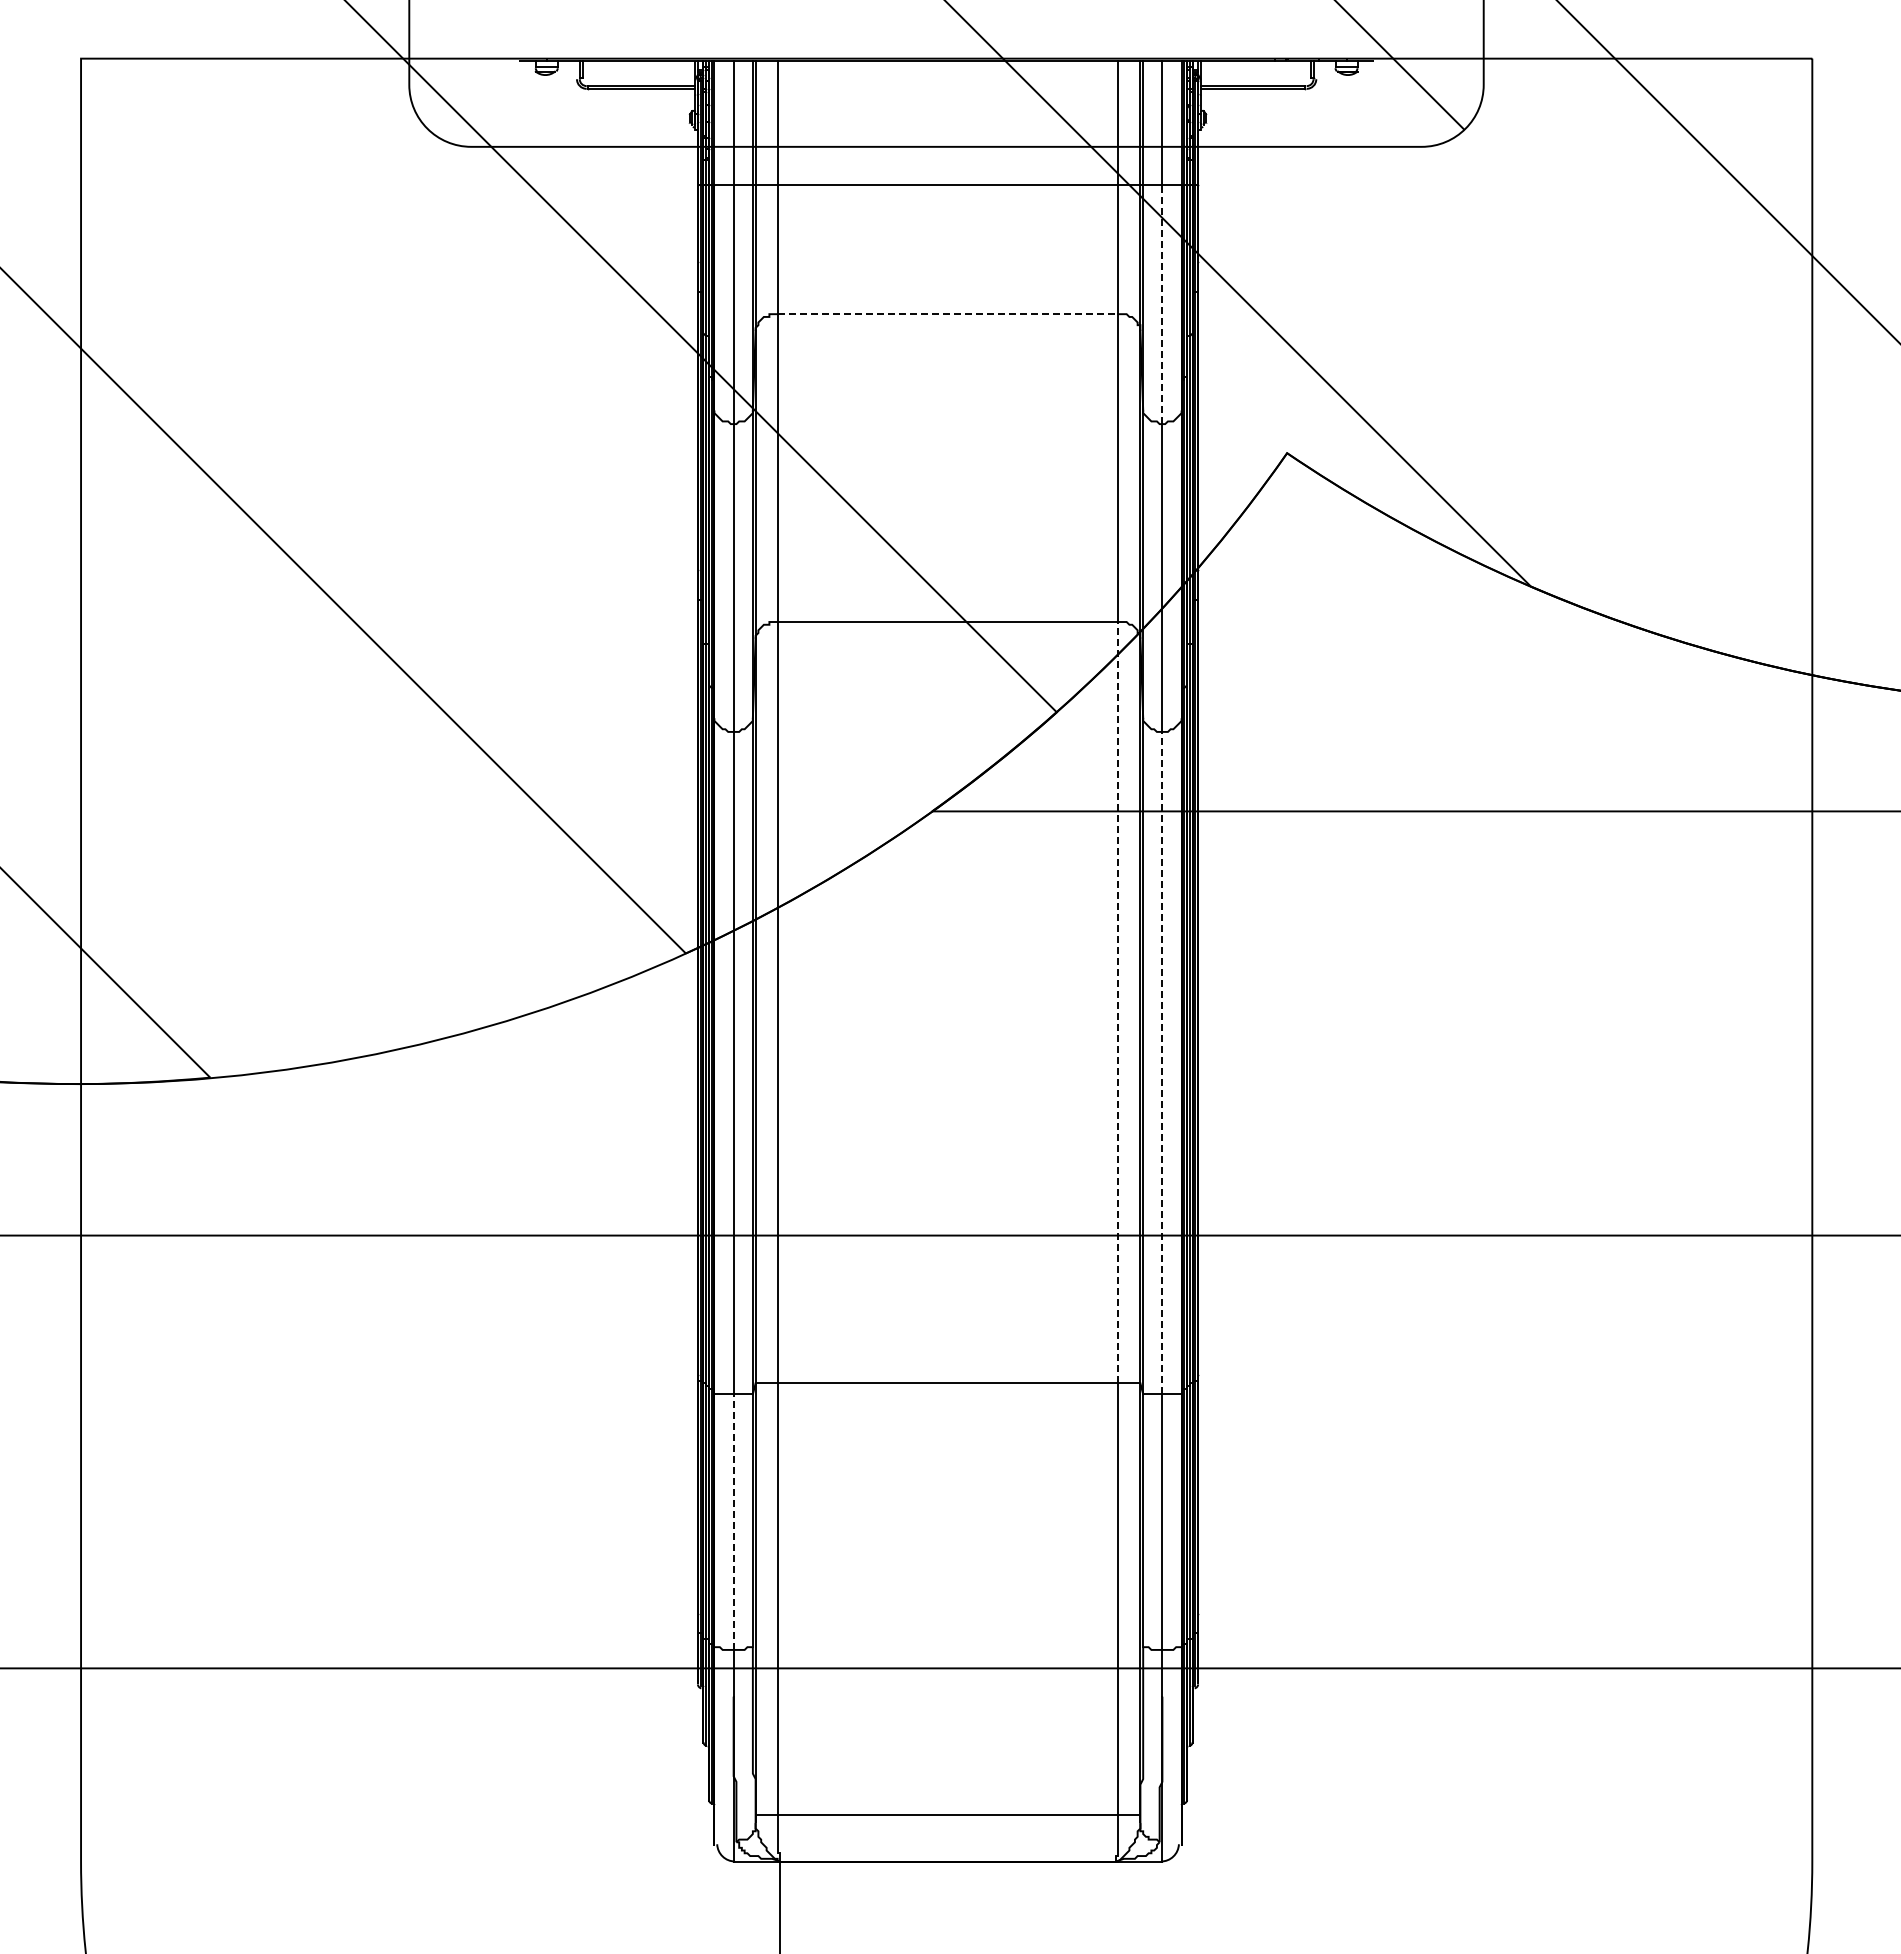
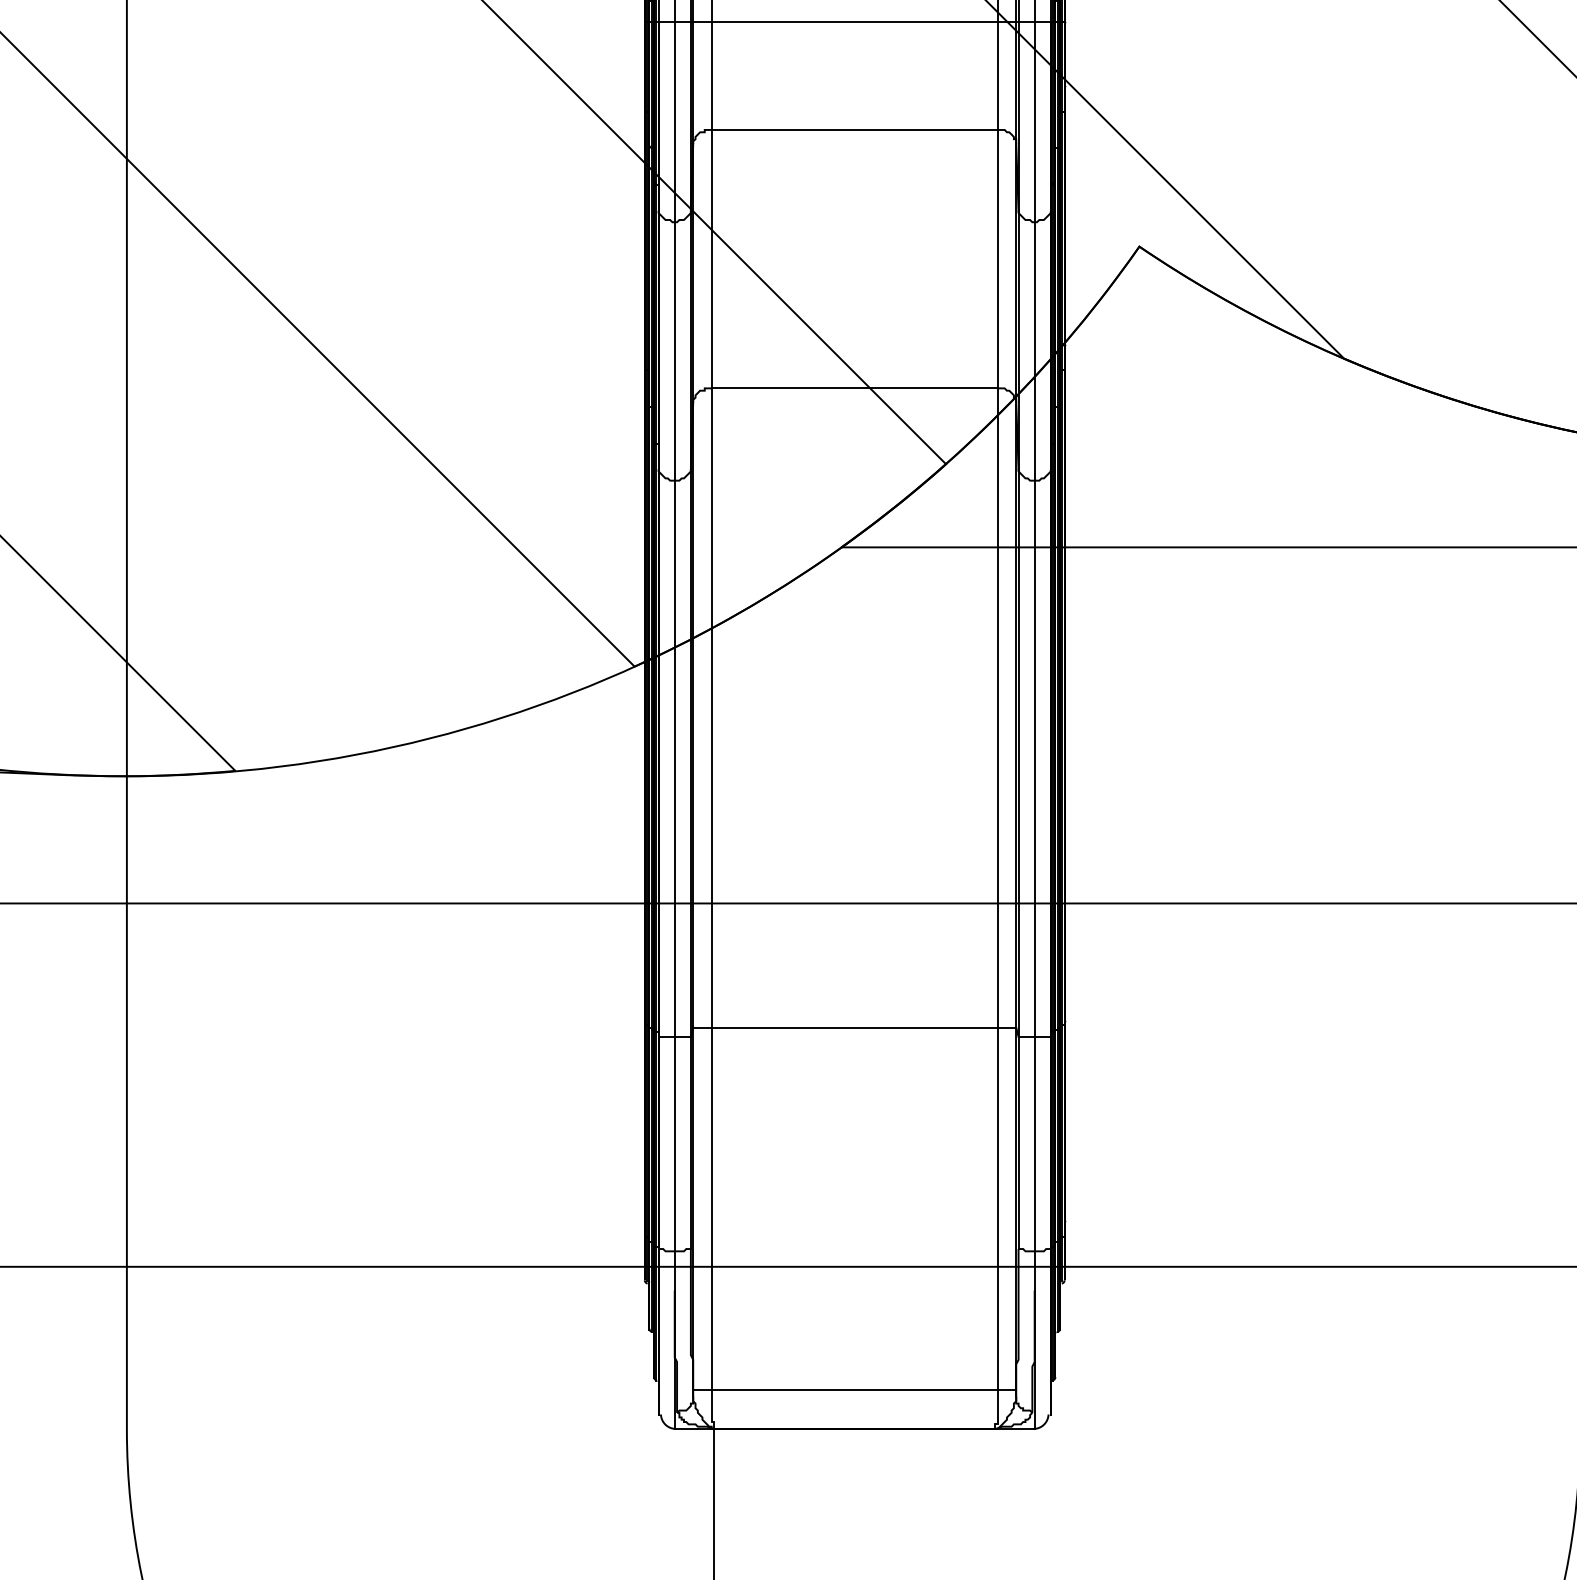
line: (1162, 304) -> (1034, 121), dashed -> solid
line: (948, 314) -> (855, 130), dashed -> solid
line: (1118, 1002) -> (997, 707), dashed -> solid
line: (1162, 1062) -> (1034, 758), dashed -> solid
line: (733, 1522) -> (674, 1144), dashed -> solid

